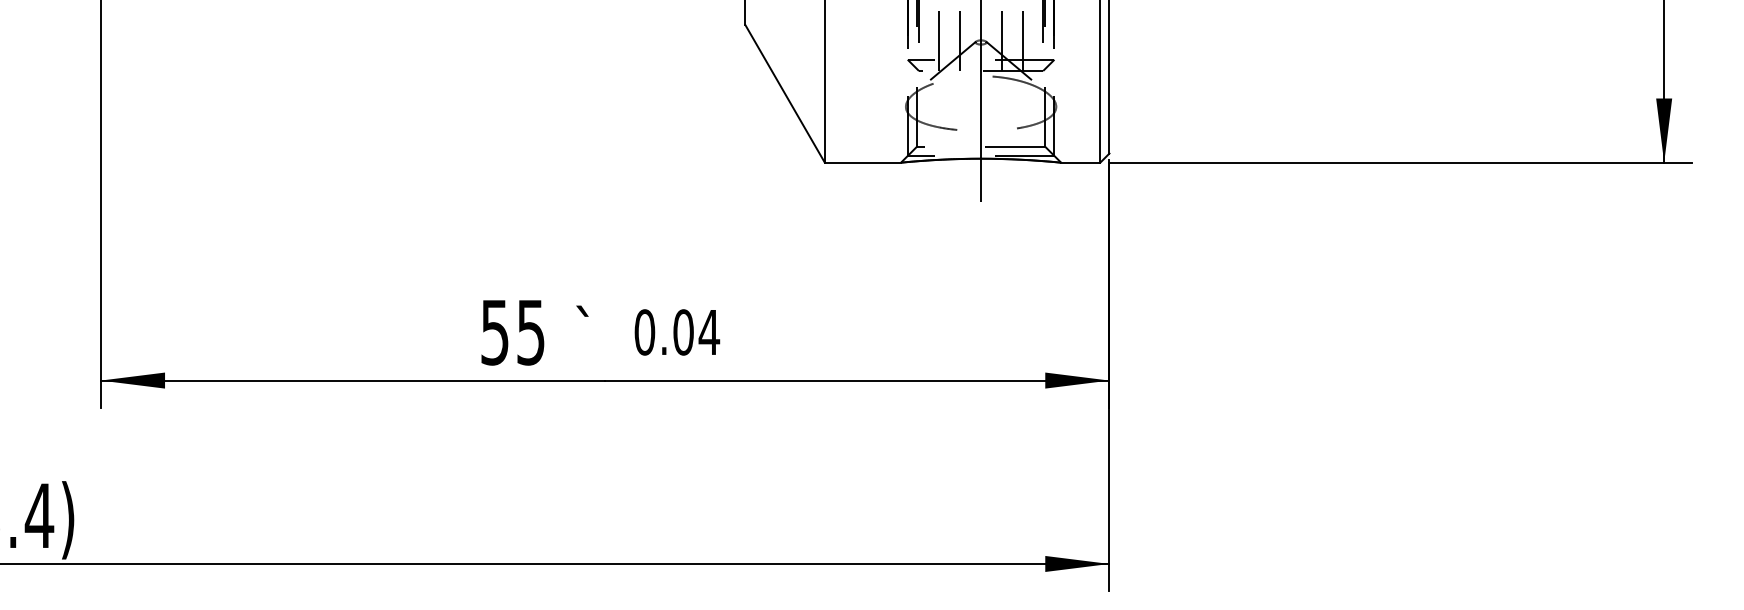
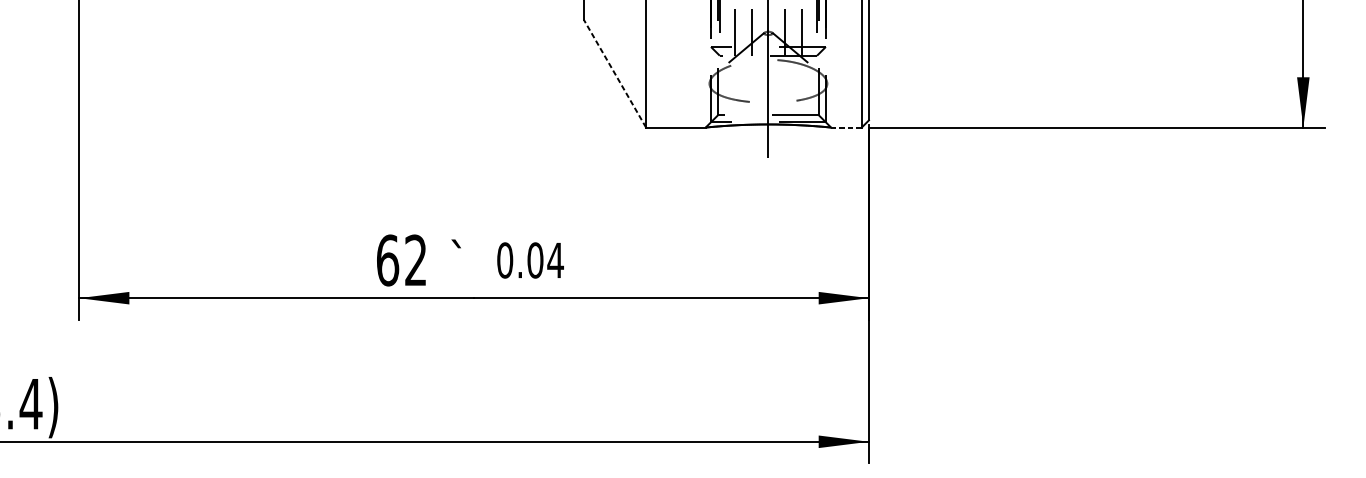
line: (784, 93) -> (614, 73), solid -> dashed
line: (1080, 162) -> (846, 127), solid -> dashed
text: (512, 332) -> (401, 260), 55 -> 62

